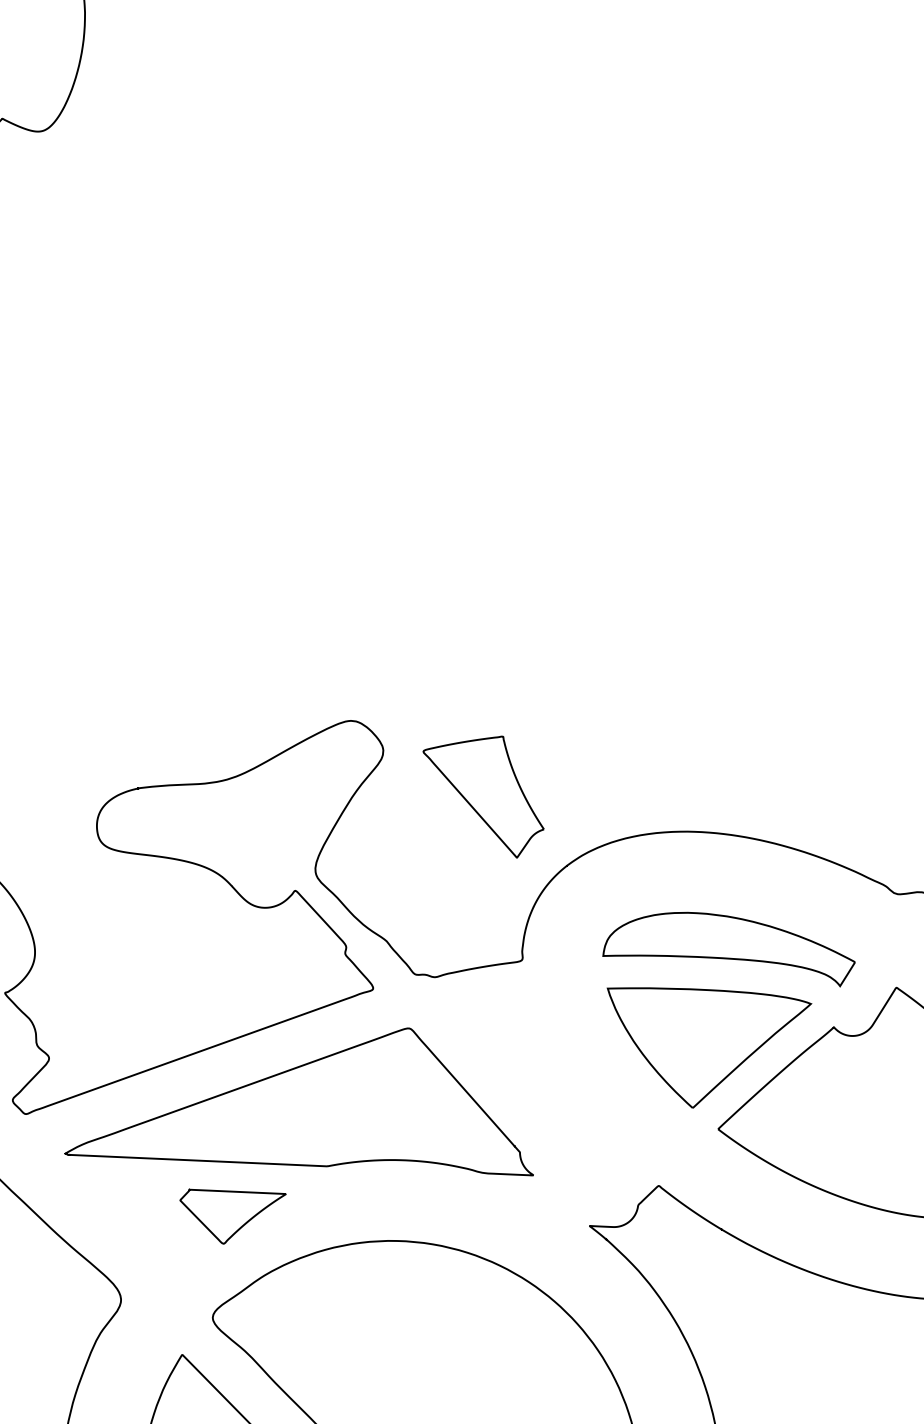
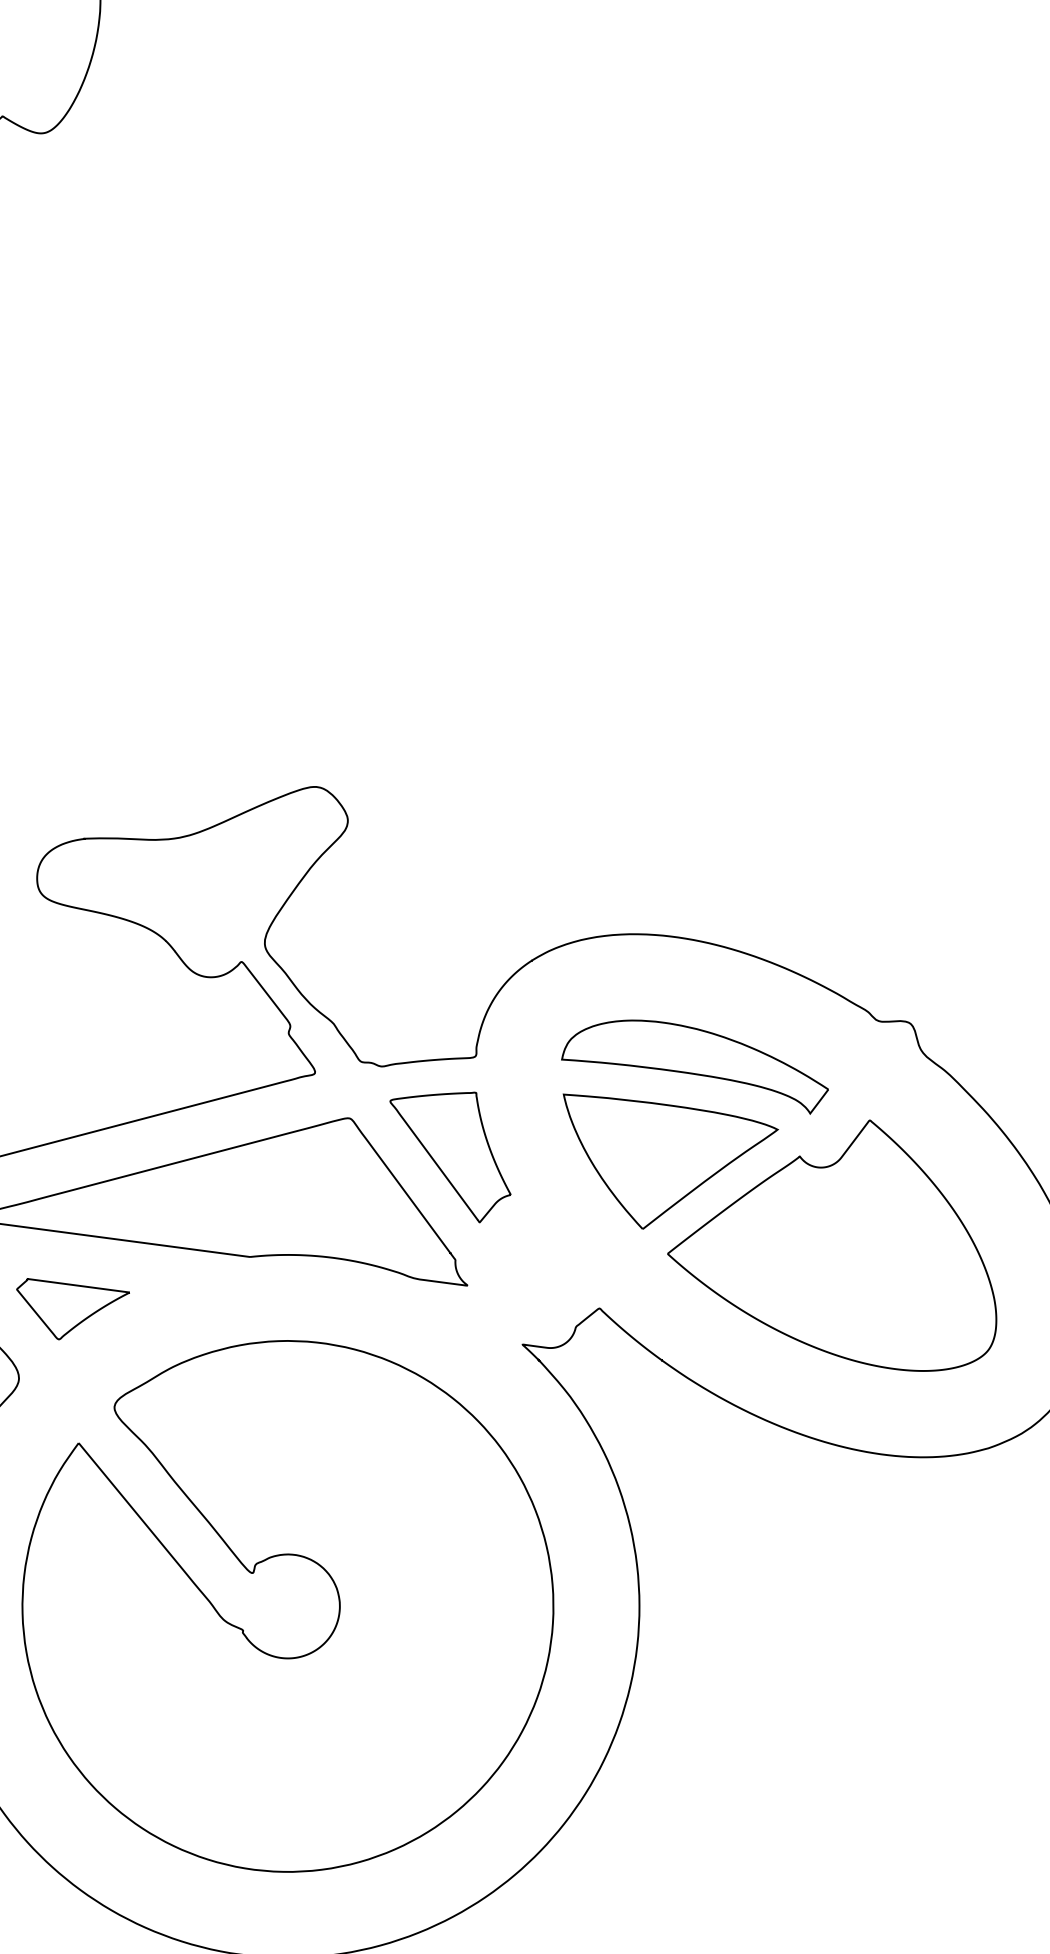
part: (484, 799) -> (450, 1157), moved
part: (233, 1214) -> (72, 1309), moved

